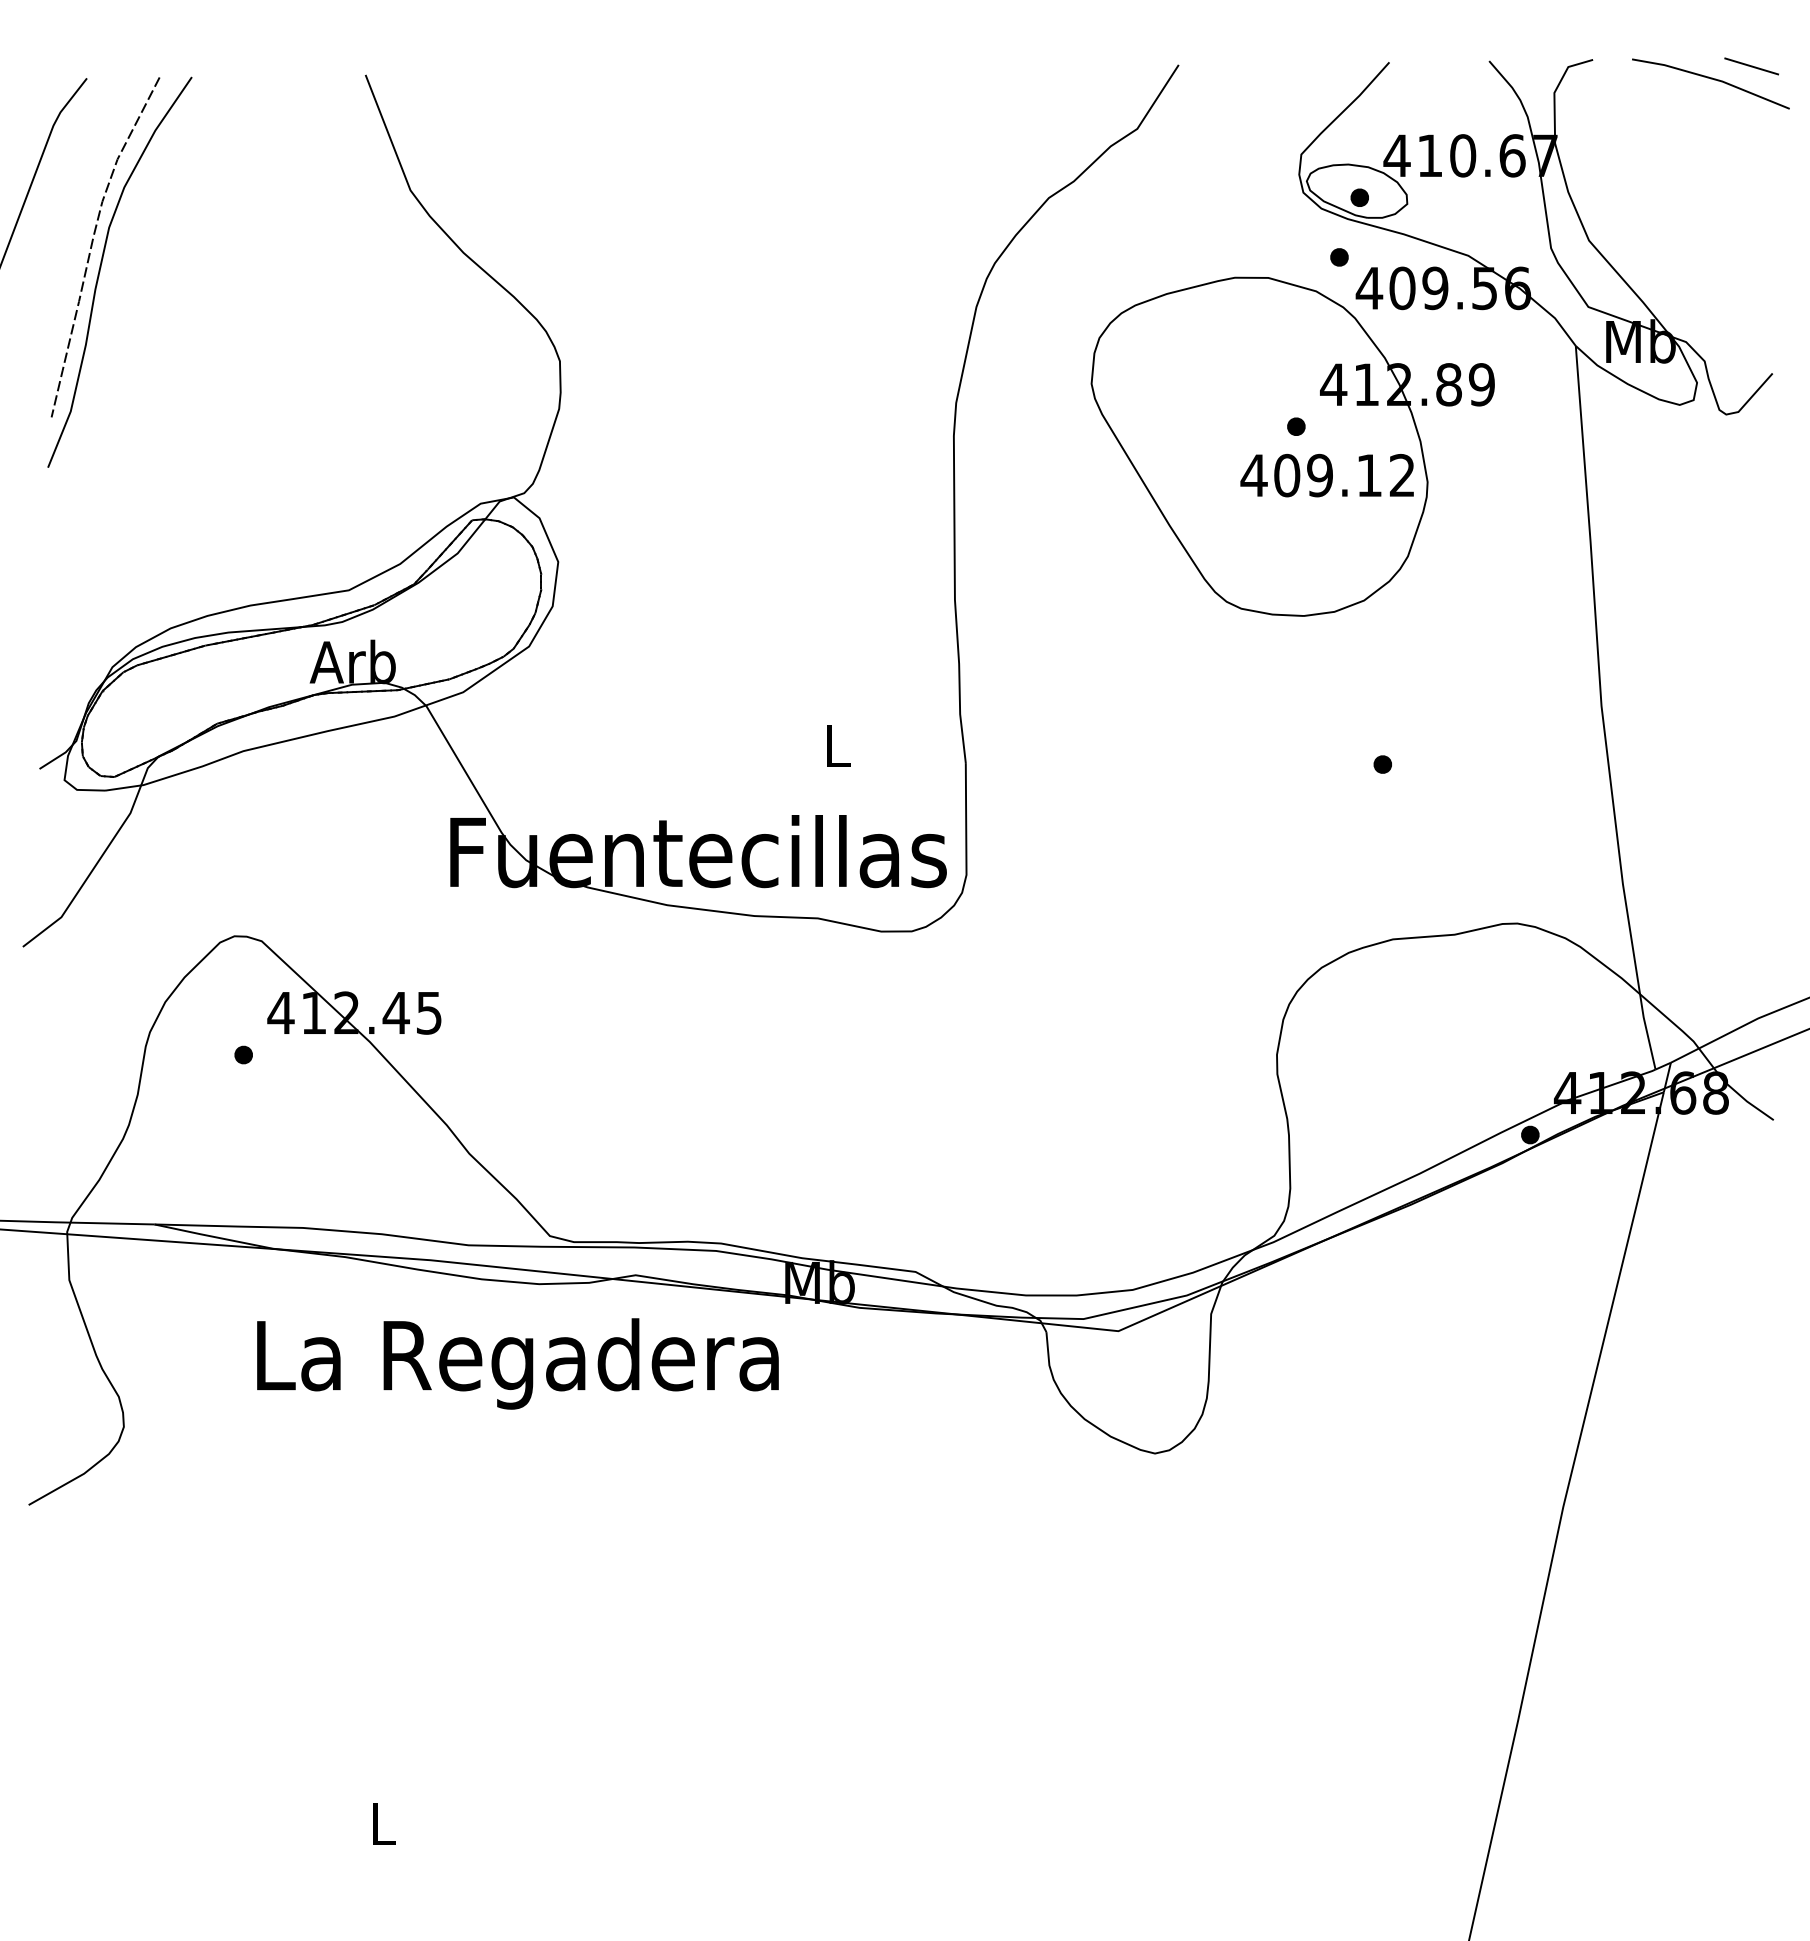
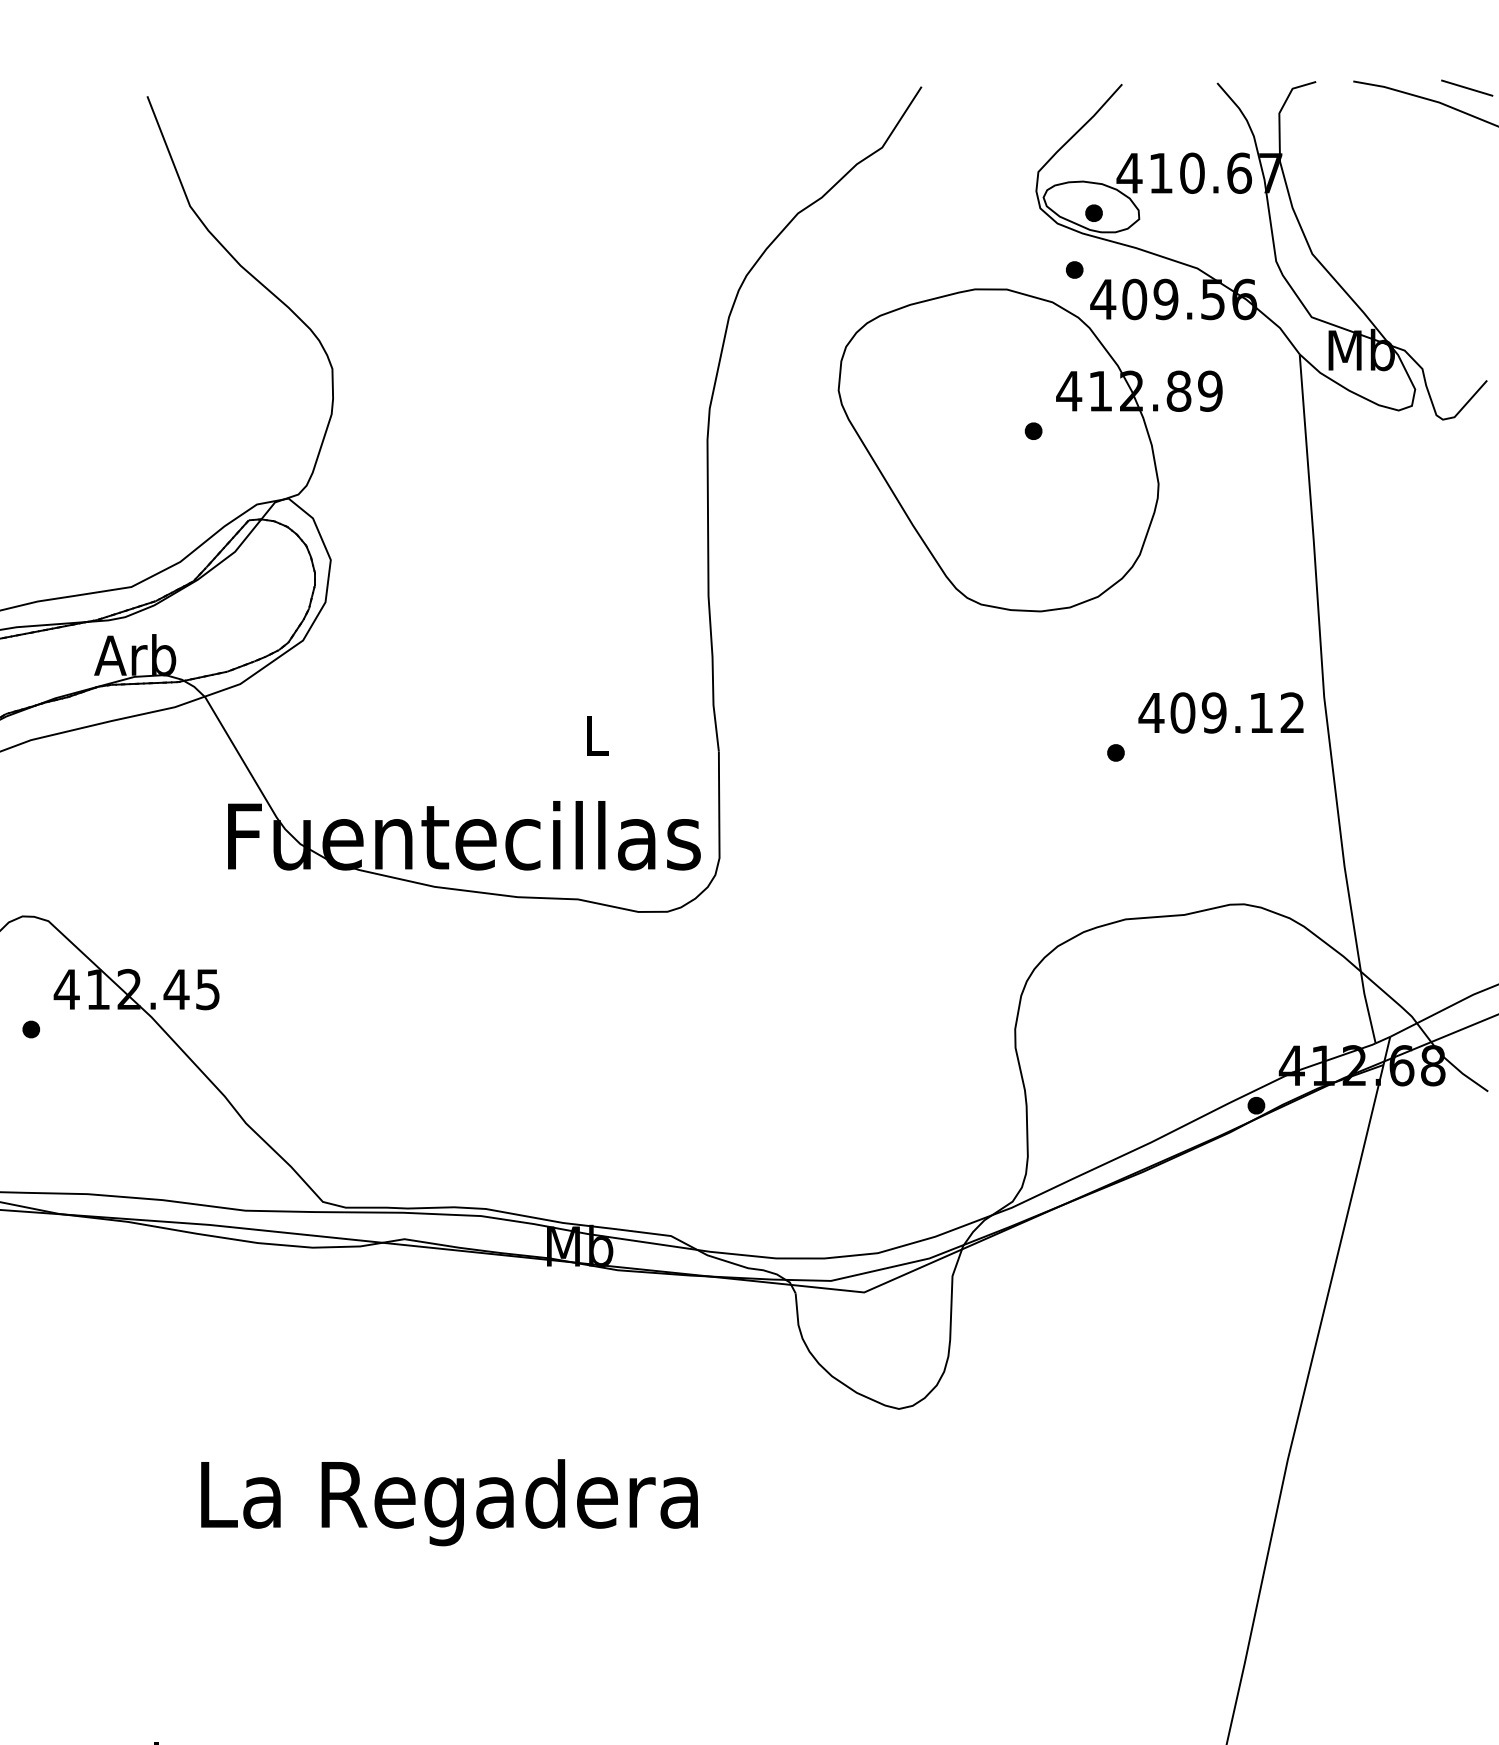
text: (1326, 475) -> (1220, 712), moved
text: (517, 1363) -> (449, 1502), moved

